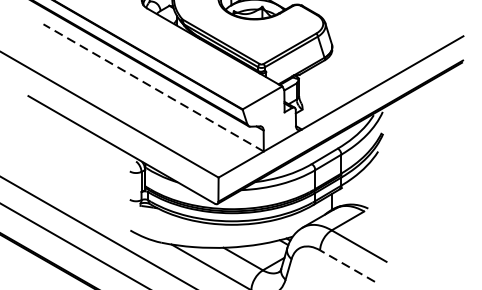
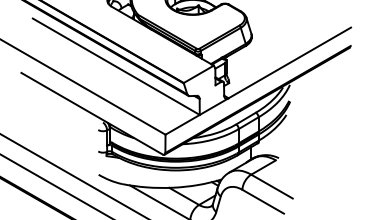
line: (152, 87) -> (115, 66), dashed -> solid
line: (347, 265) -> (263, 201), dashed -> solid

